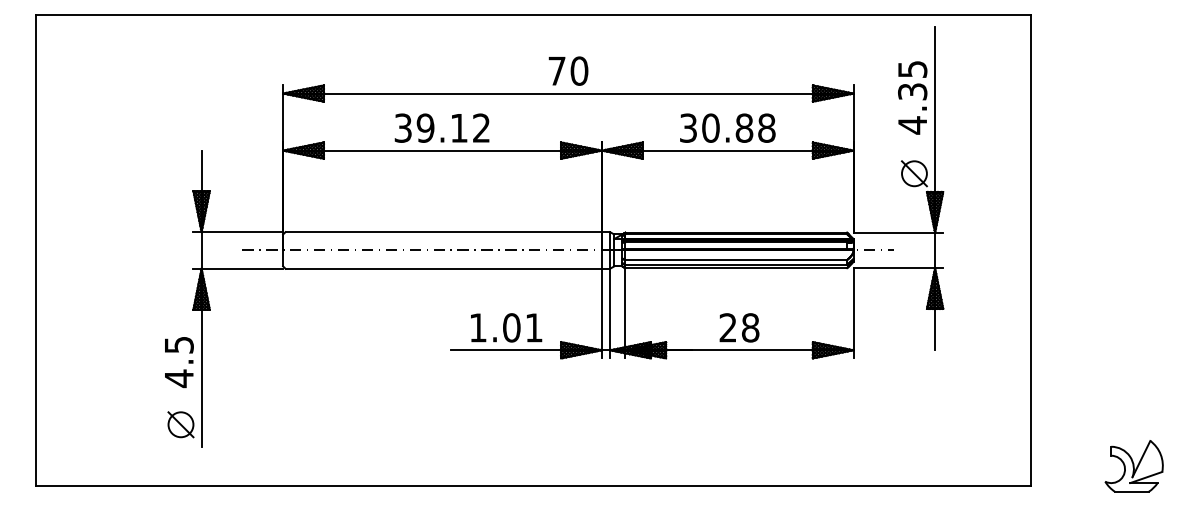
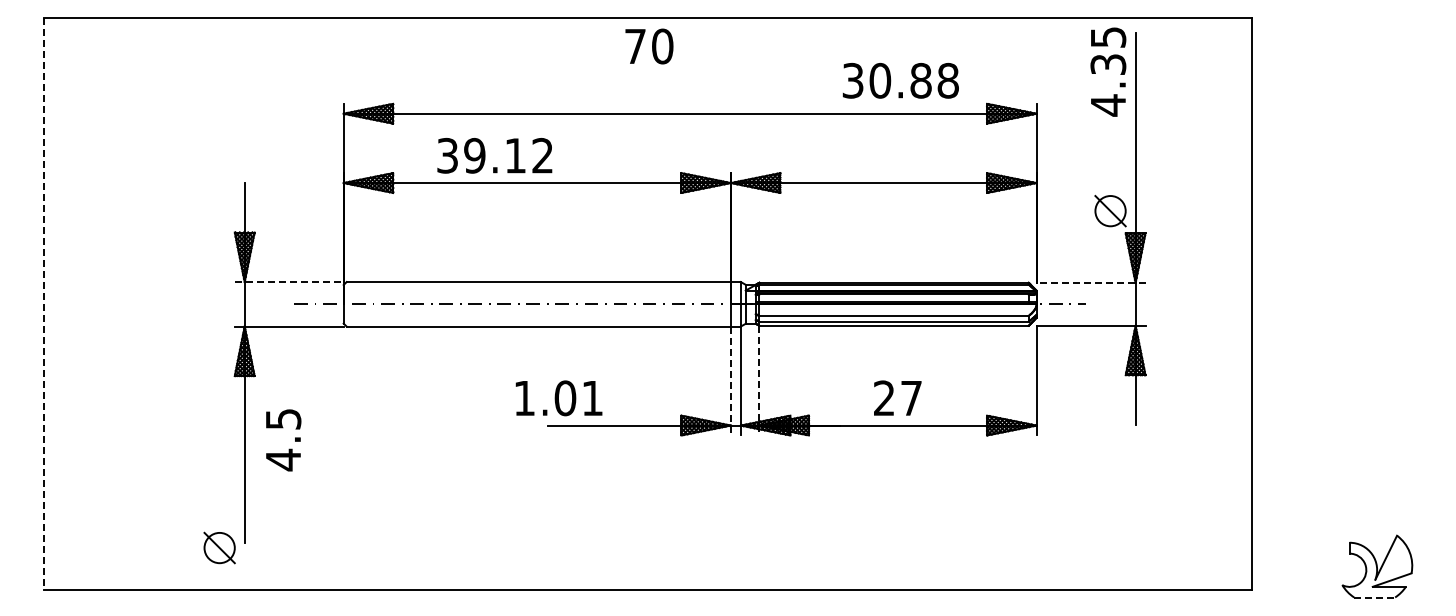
text: (568, 71) -> (649, 46), moved
text: (912, 97) -> (1108, 71), moved
text: (441, 127) -> (494, 155), moved
text: (727, 127) -> (900, 80), moved
line: (238, 232) -> (289, 282), solid -> dashed
line: (897, 232) -> (1090, 282), solid -> dashed
line: (35, 250) -> (43, 304), solid -> dashed
line: (625, 313) -> (759, 380), solid -> dashed
line: (601, 314) -> (730, 381), solid -> dashed
text: (506, 328) -> (558, 398), moved
text: (750, 328) -> (911, 398), 28 -> 27
text: (179, 362) -> (283, 440), moved
part: (180, 424) -> (219, 547), moved
line: (1132, 491) -> (1375, 597), solid -> dashed

